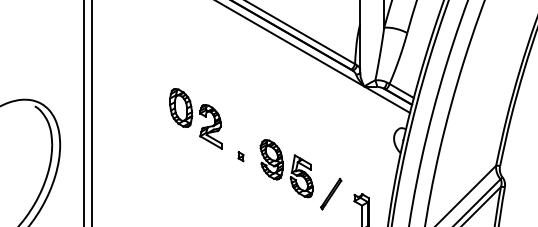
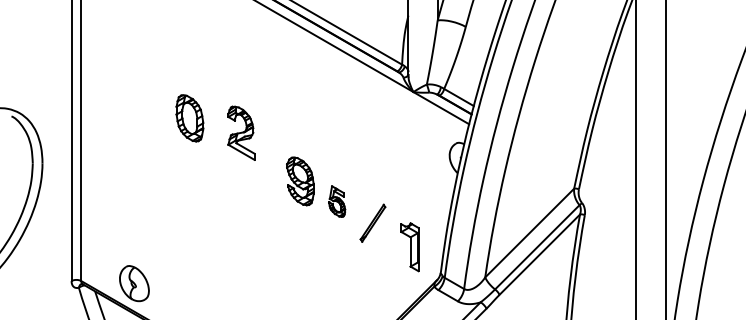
part: (211, 126) -> (241, 132), moved
part: (240, 156) -> (262, 177), removed
part: (301, 176) -> (336, 201), size x0.6

